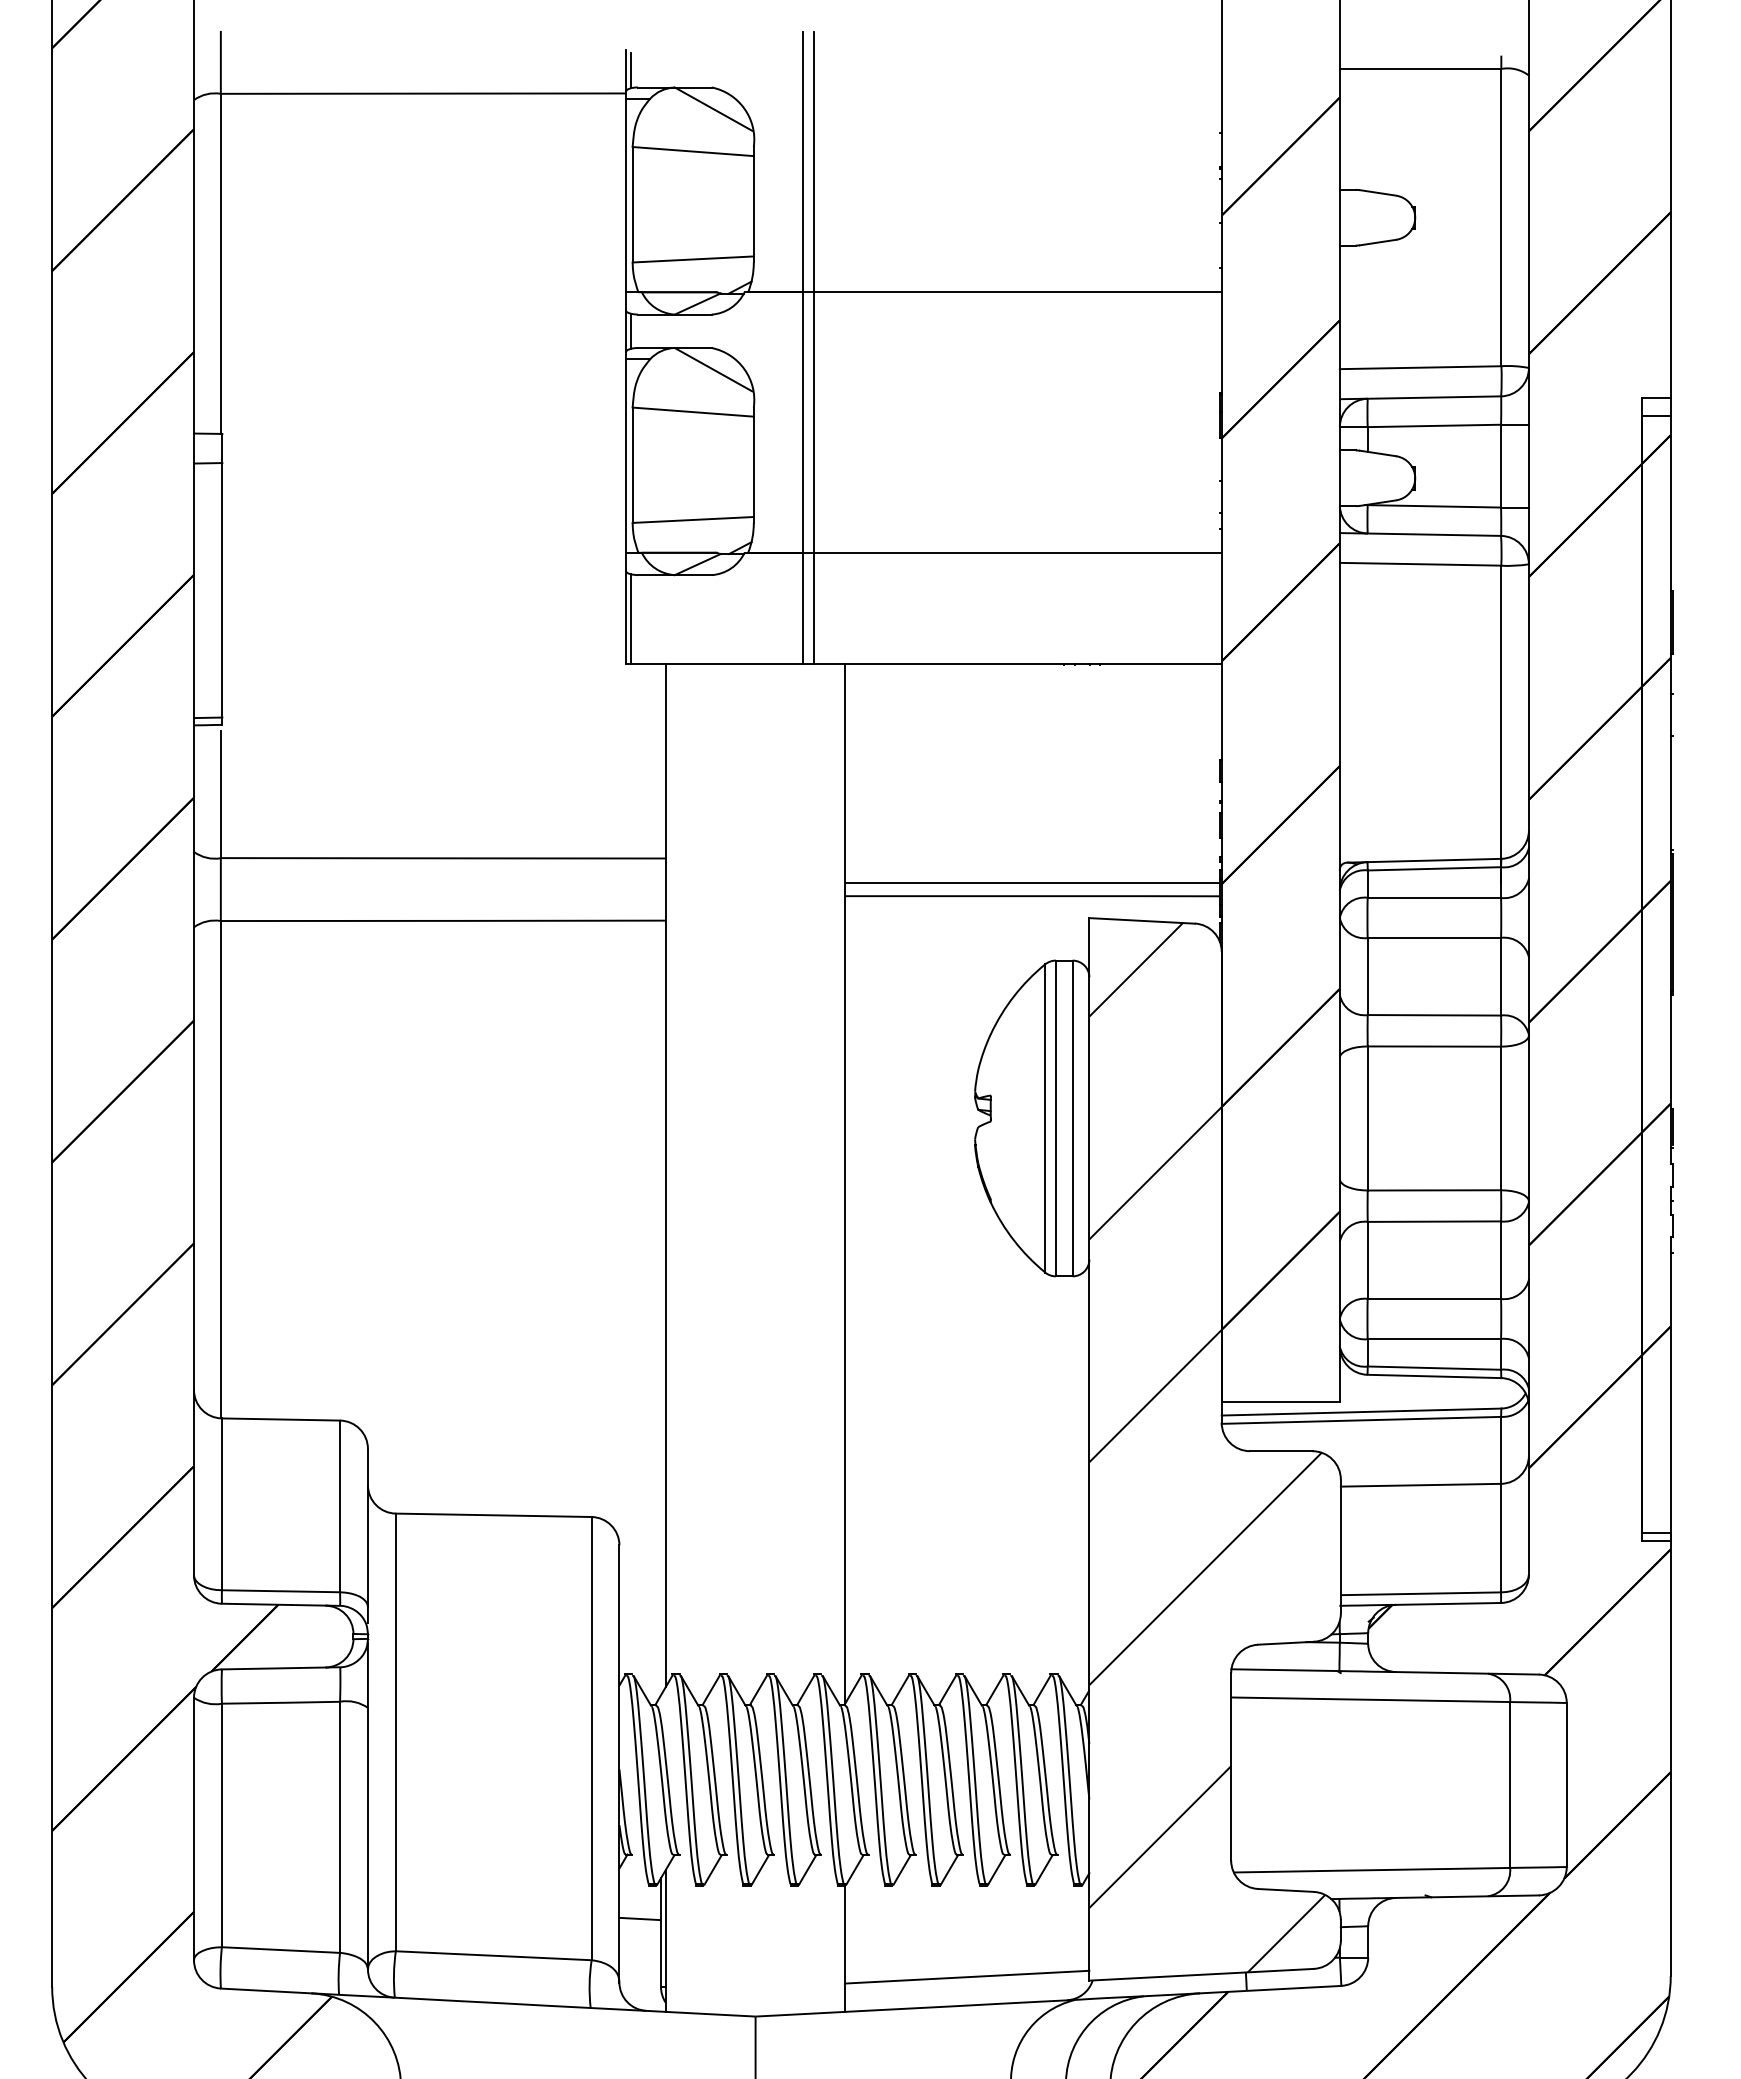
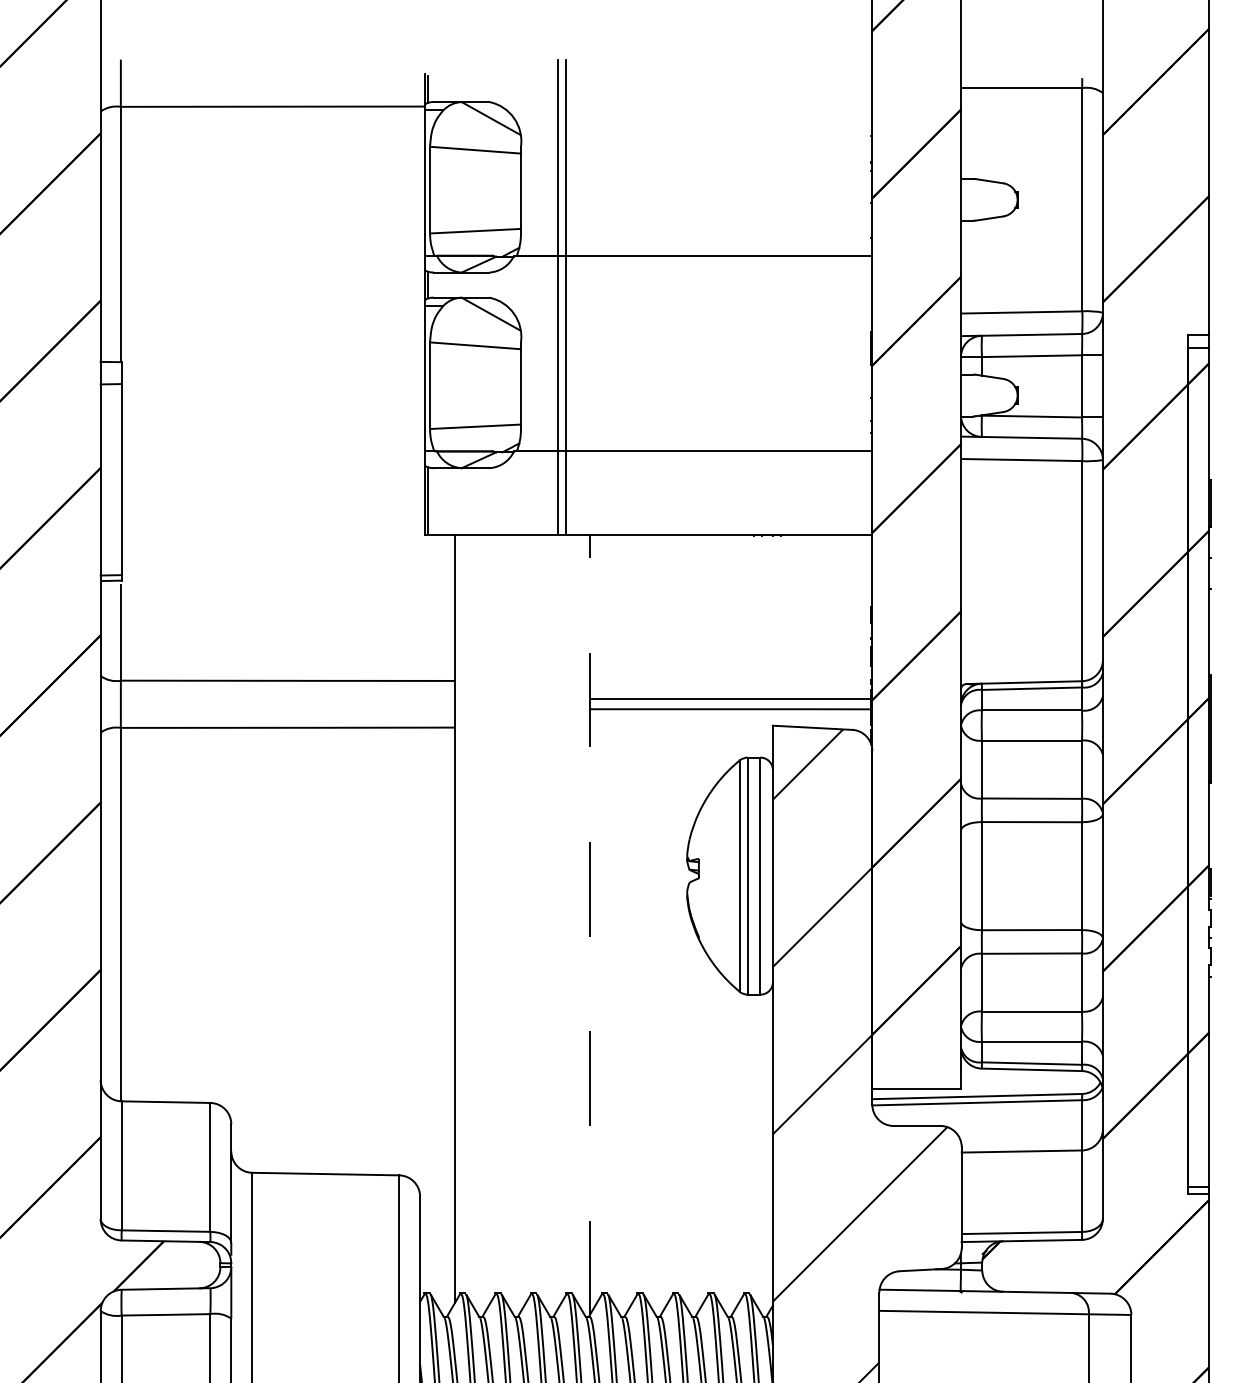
line: (845, 1183) -> (589, 924), solid -> dashed

